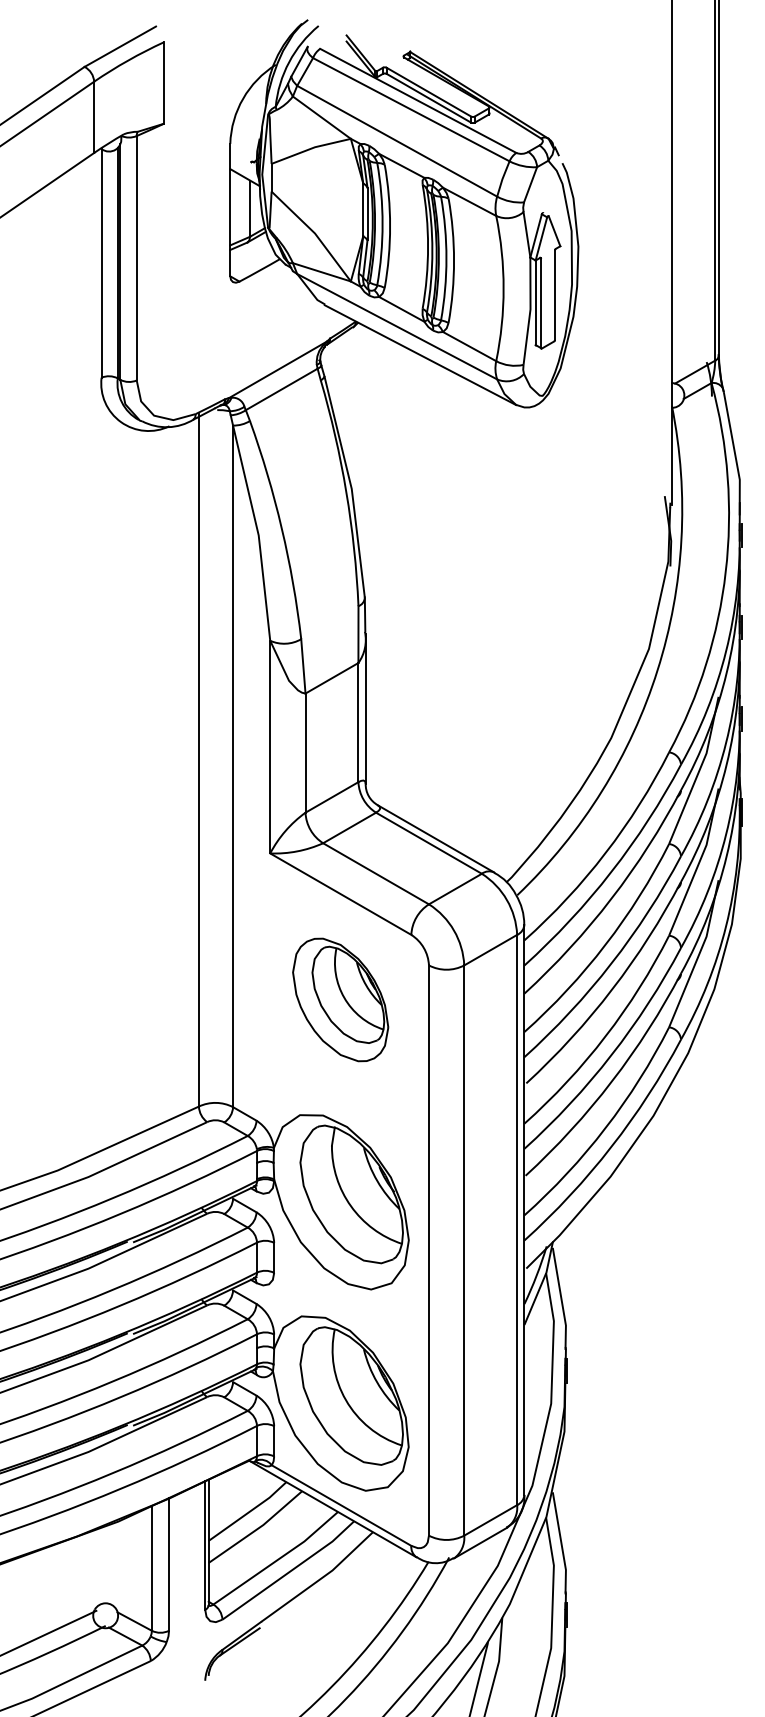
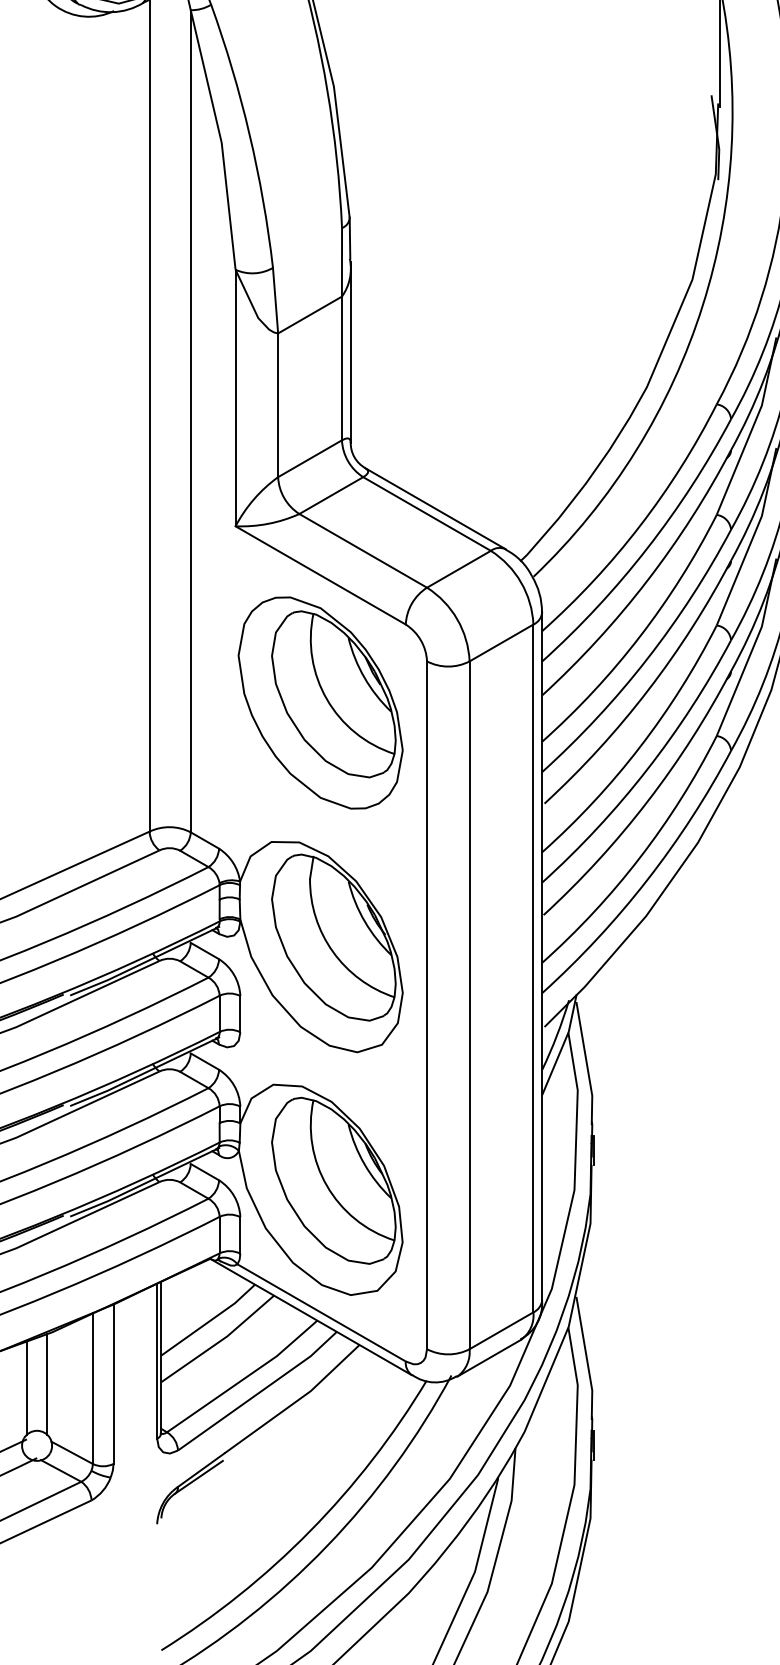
part: (340, 999) -> (320, 702), size x1.43
line: (114, 1564) -> (47, 1383), added
line: (97, 1567) -> (27, 1387), added

